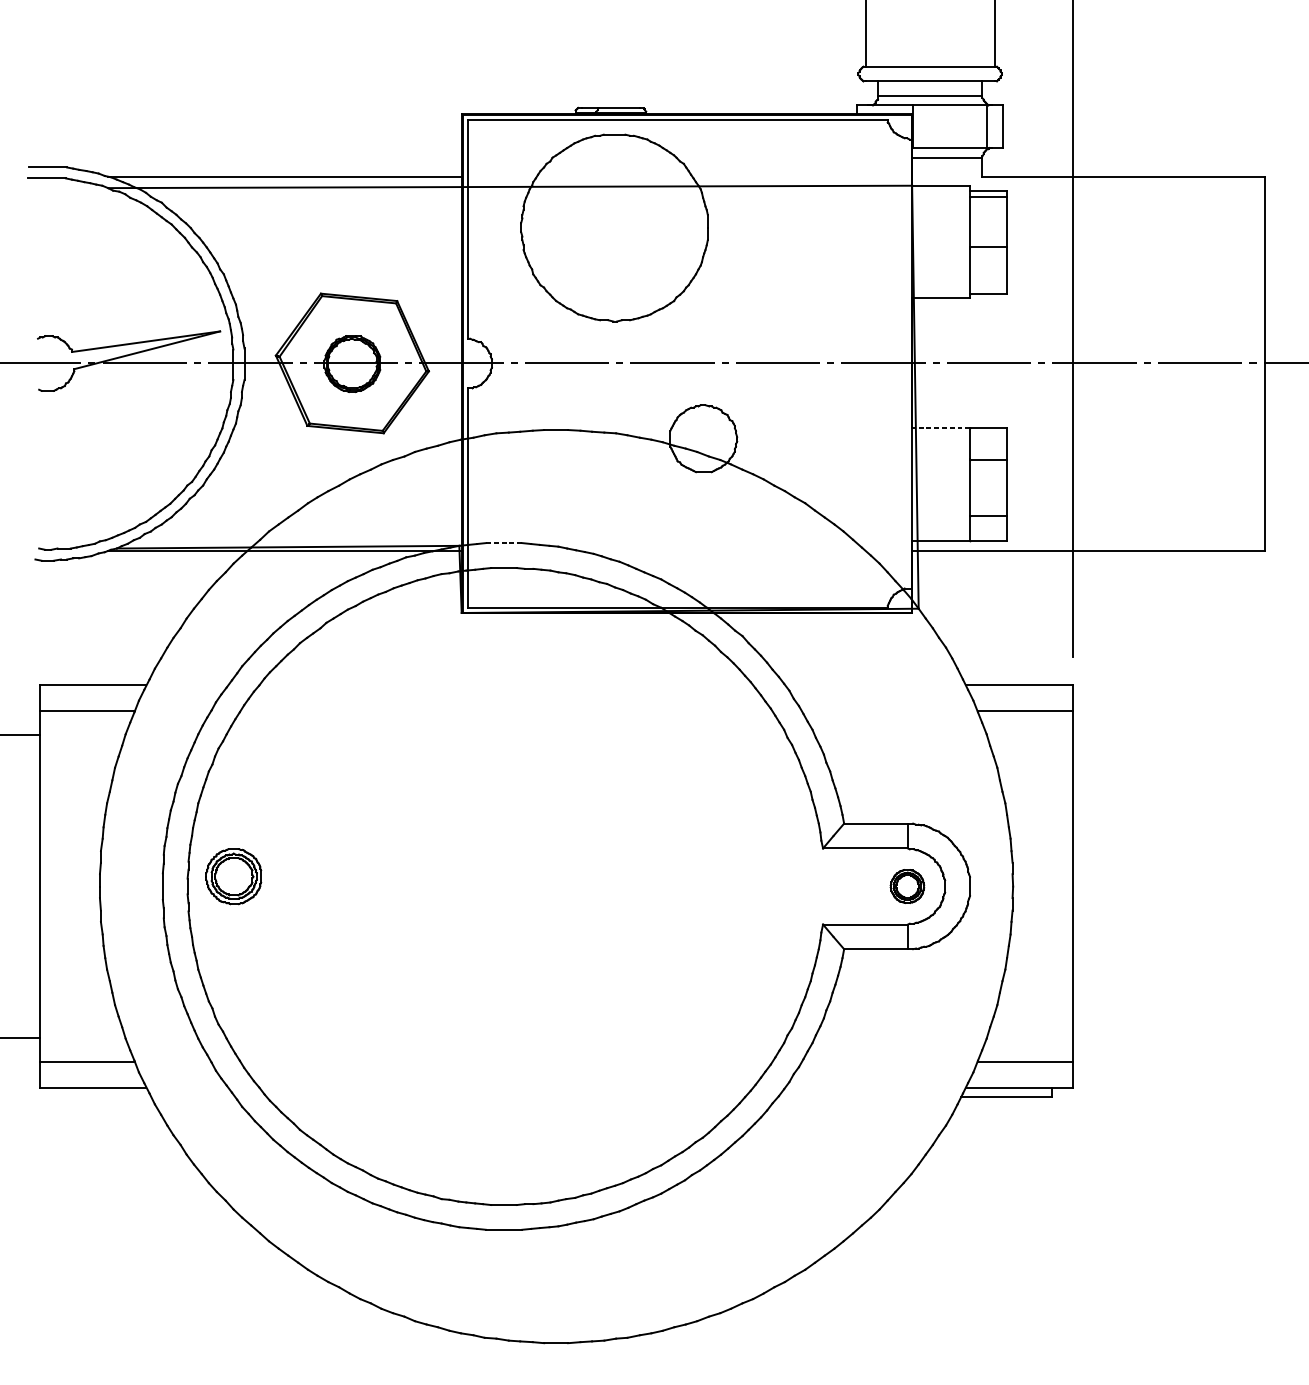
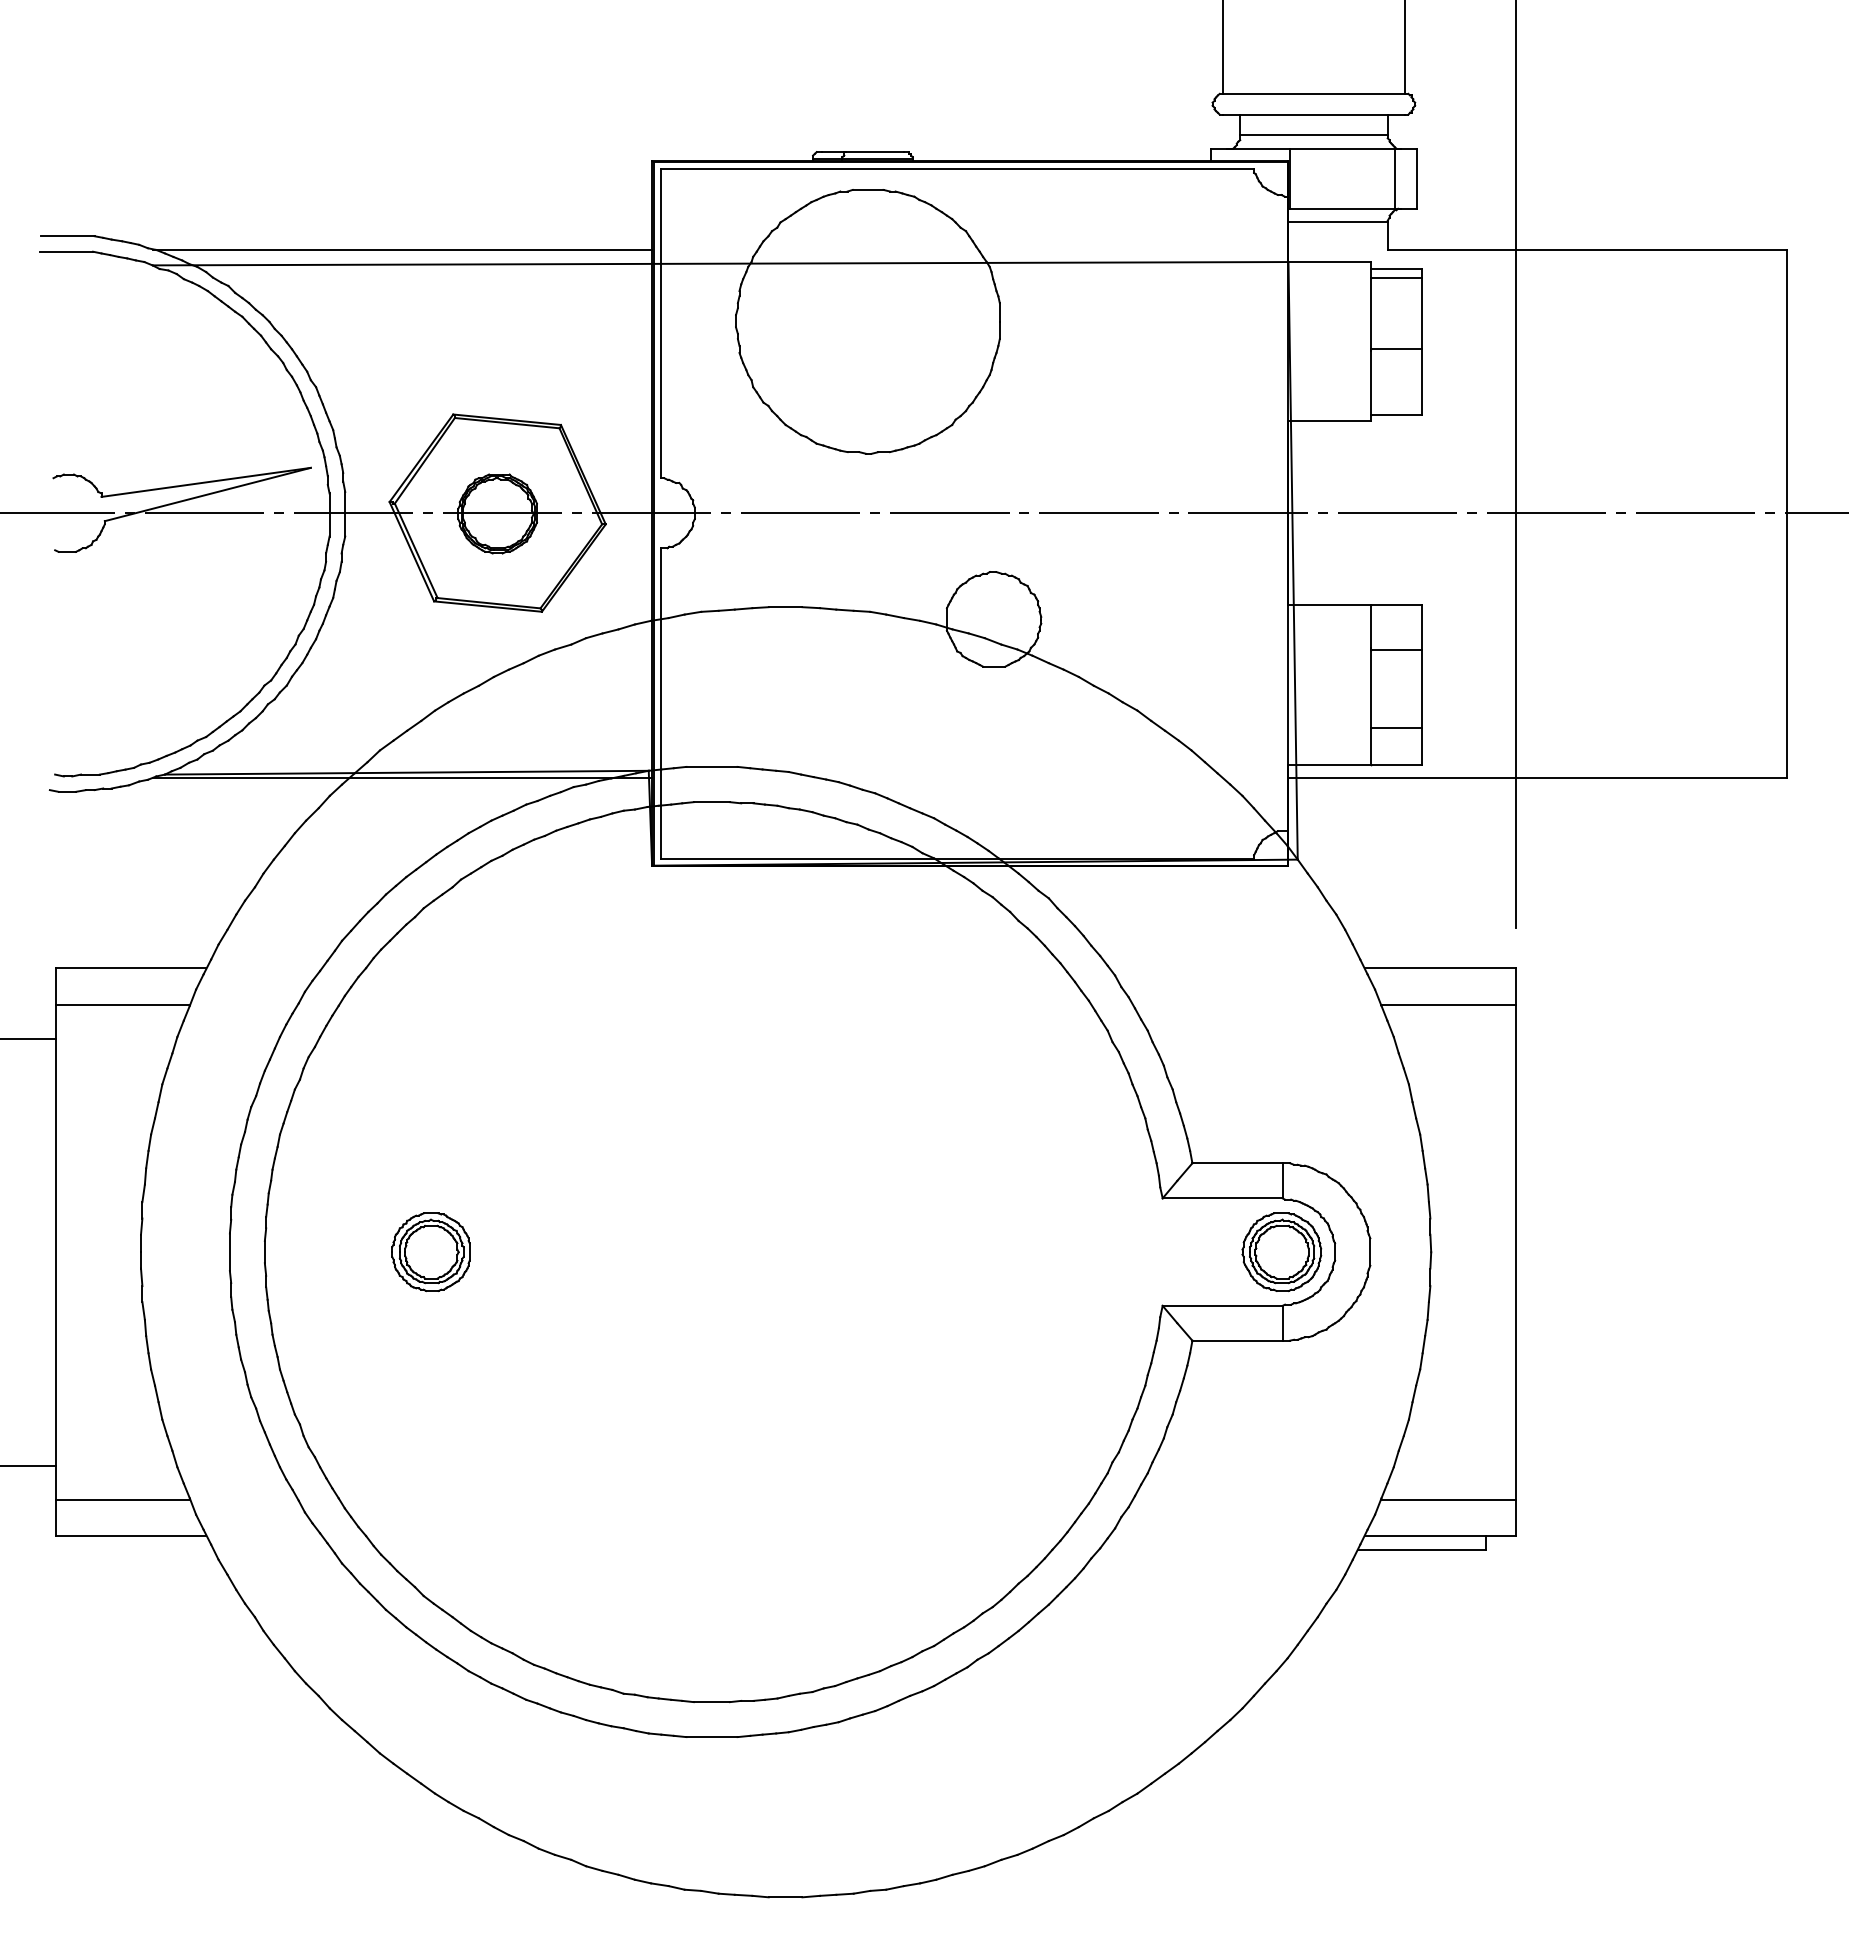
line: (940, 428) -> (1328, 604), dashed -> solid
line: (504, 542) -> (712, 766), dashed -> solid
part: (233, 876) -> (430, 1251), moved
part: (907, 886) -> (1281, 1251), size x1.67

